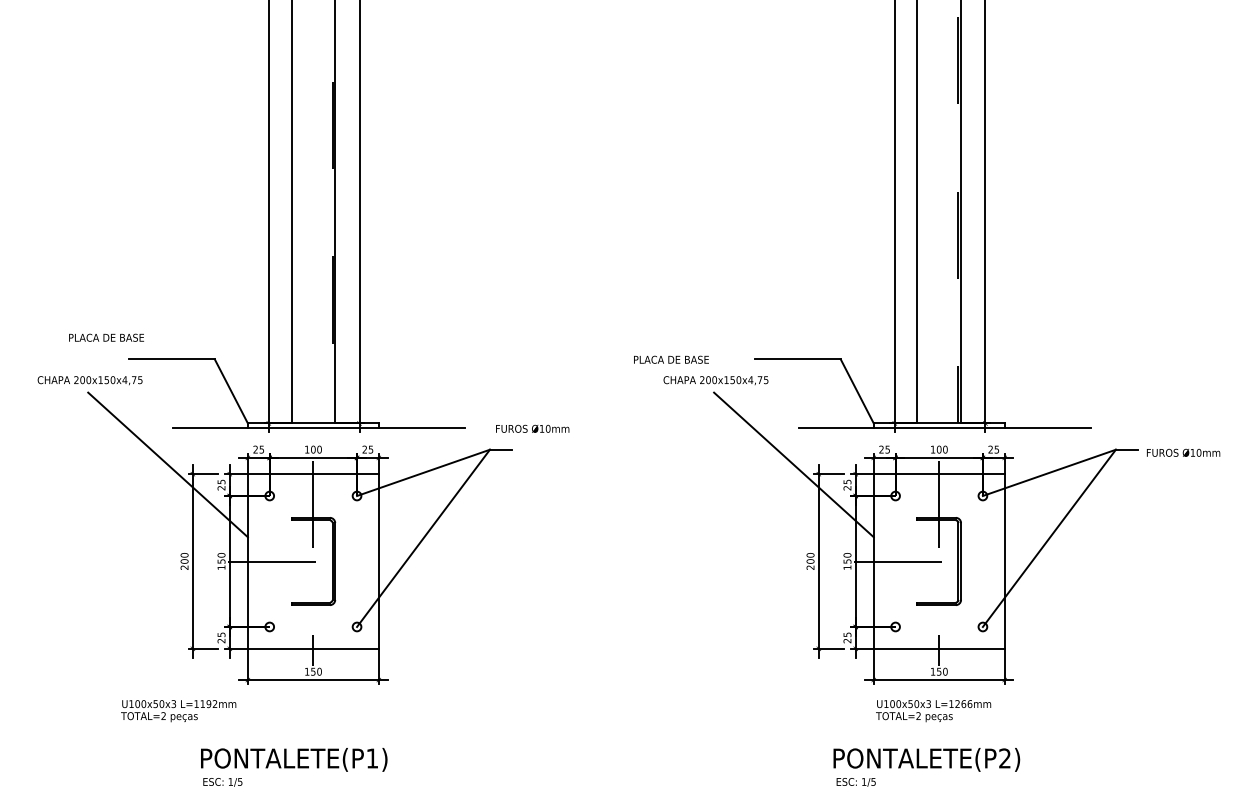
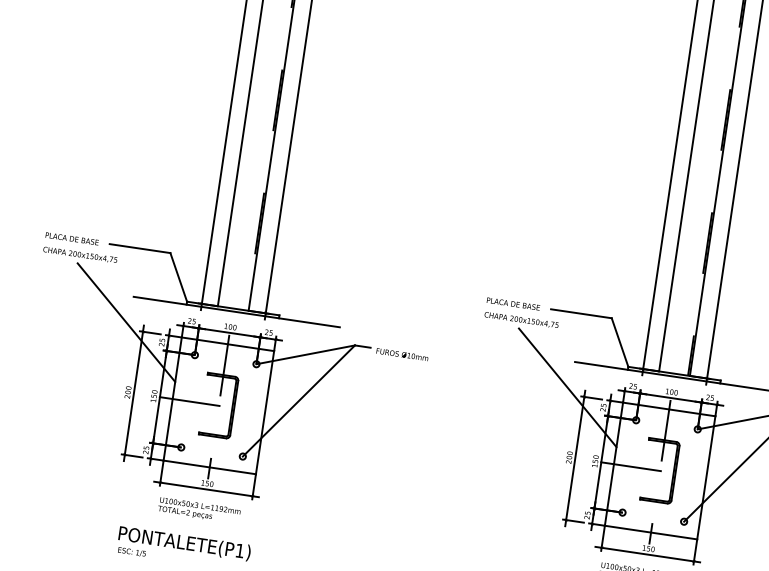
text: (106, 337) -> (72, 238), moved
text: (671, 359) -> (513, 303), moved
text: (532, 428) -> (402, 354), moved
text: (178, 711) -> (199, 511), moved

